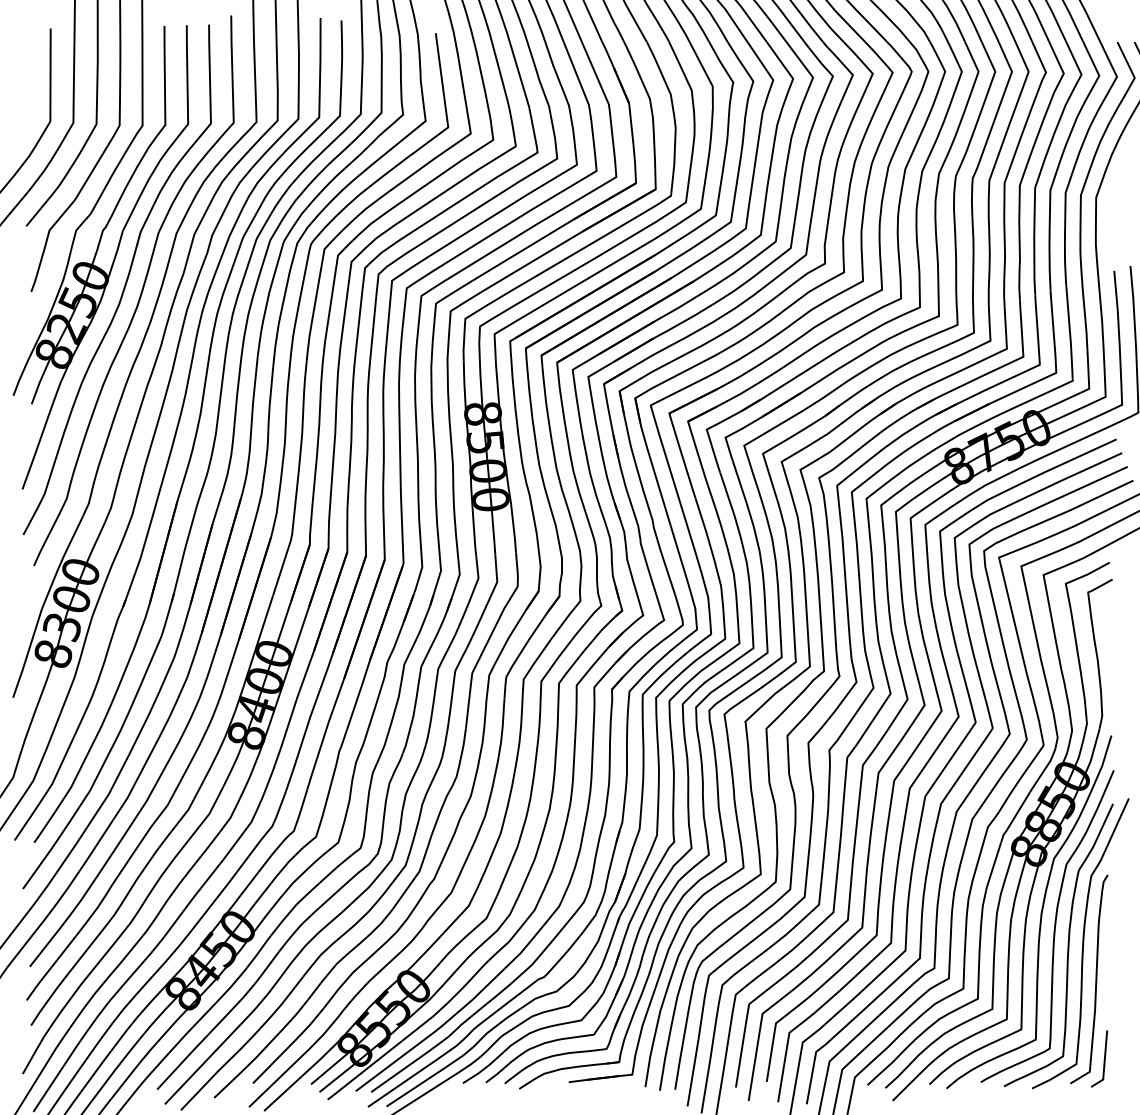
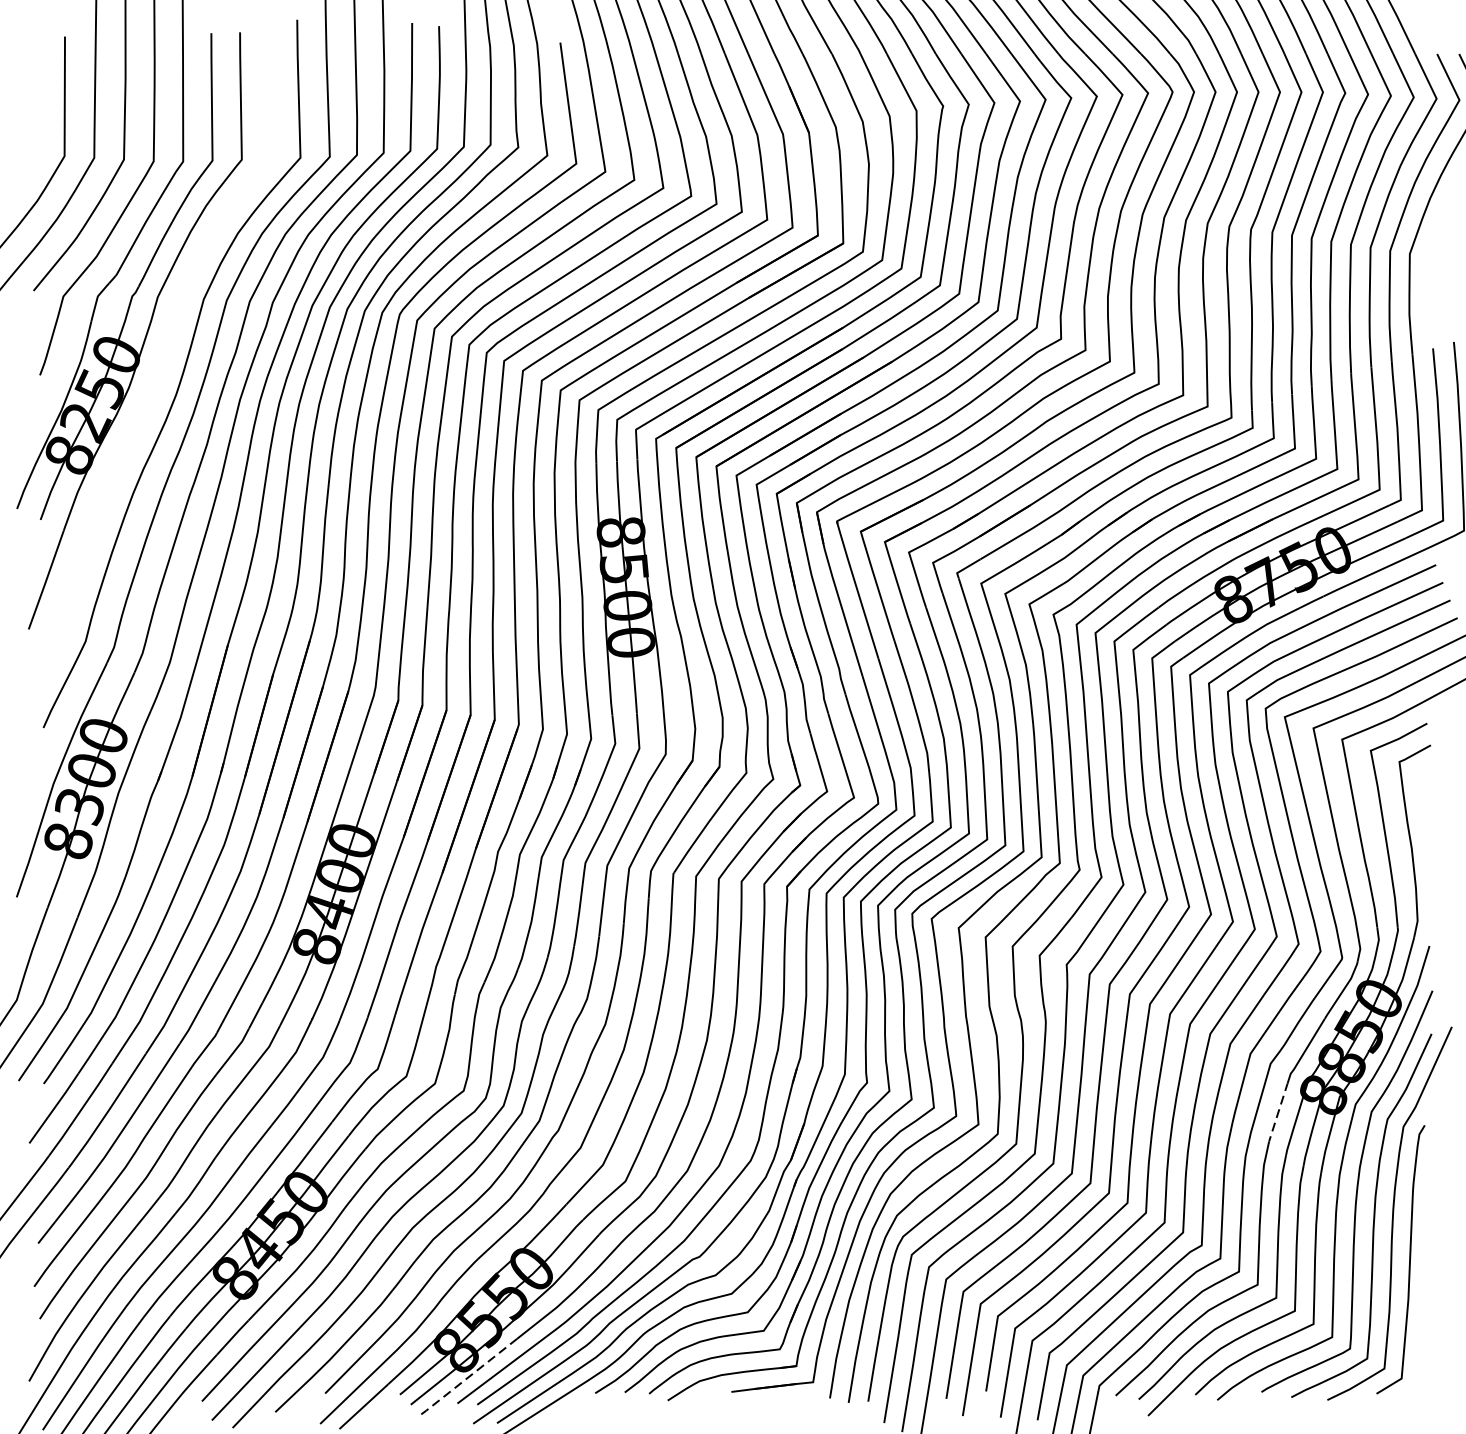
part: (125, 281) -> (161, 361), removed
line: (993, 867) -> (1277, 1115), solid -> dashed
line: (1103, 1059) -> (1419, 1362), removed
line: (364, 1070) -> (468, 1376), solid -> dashed

